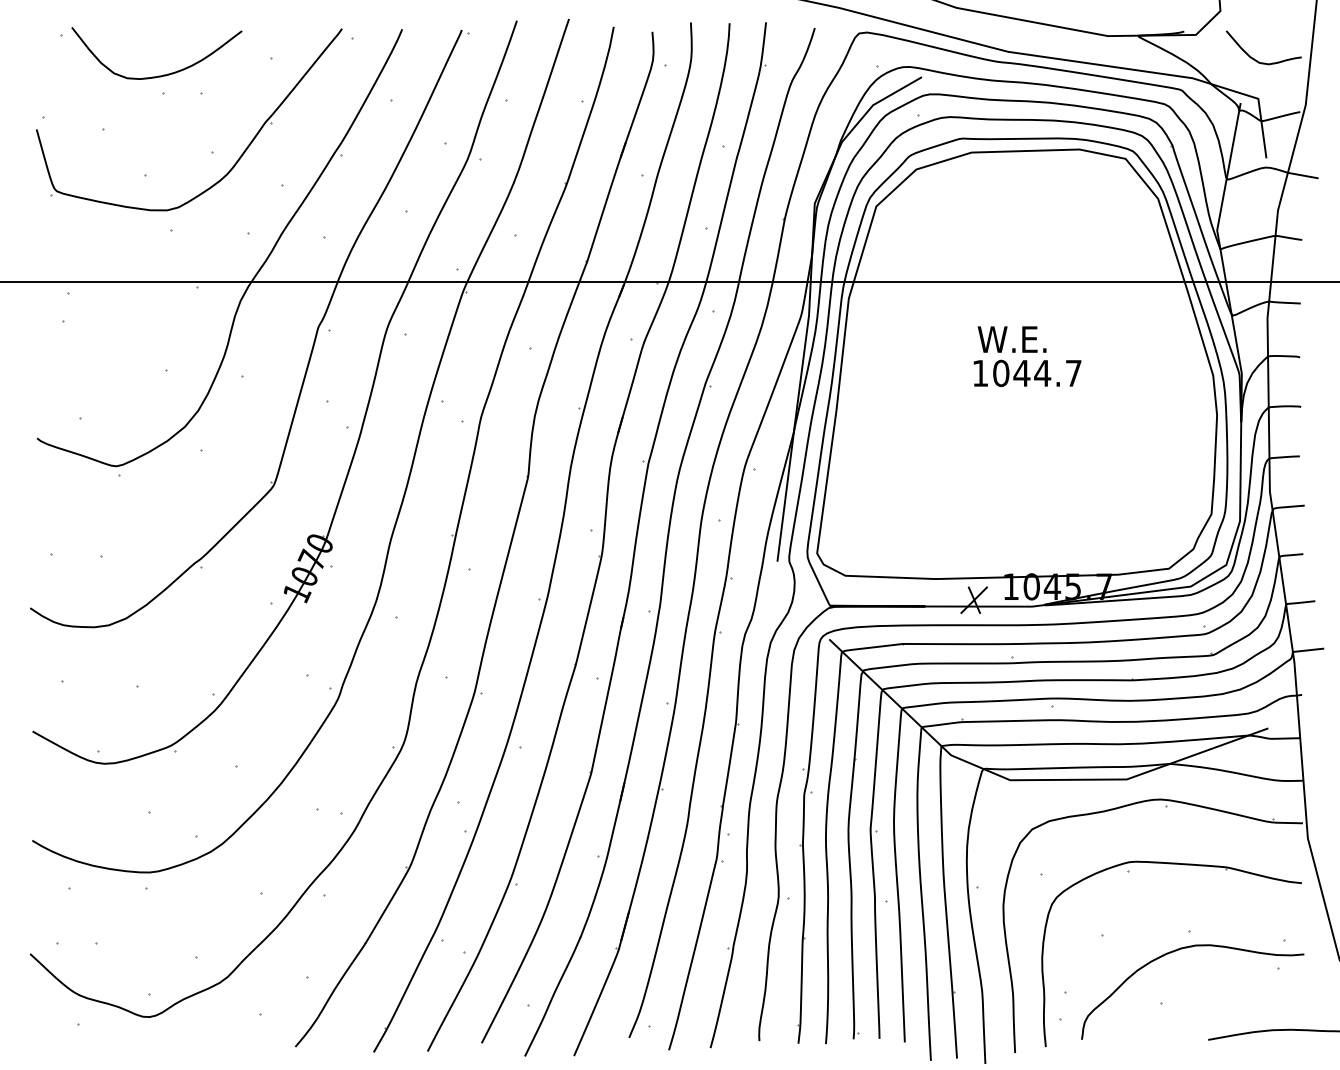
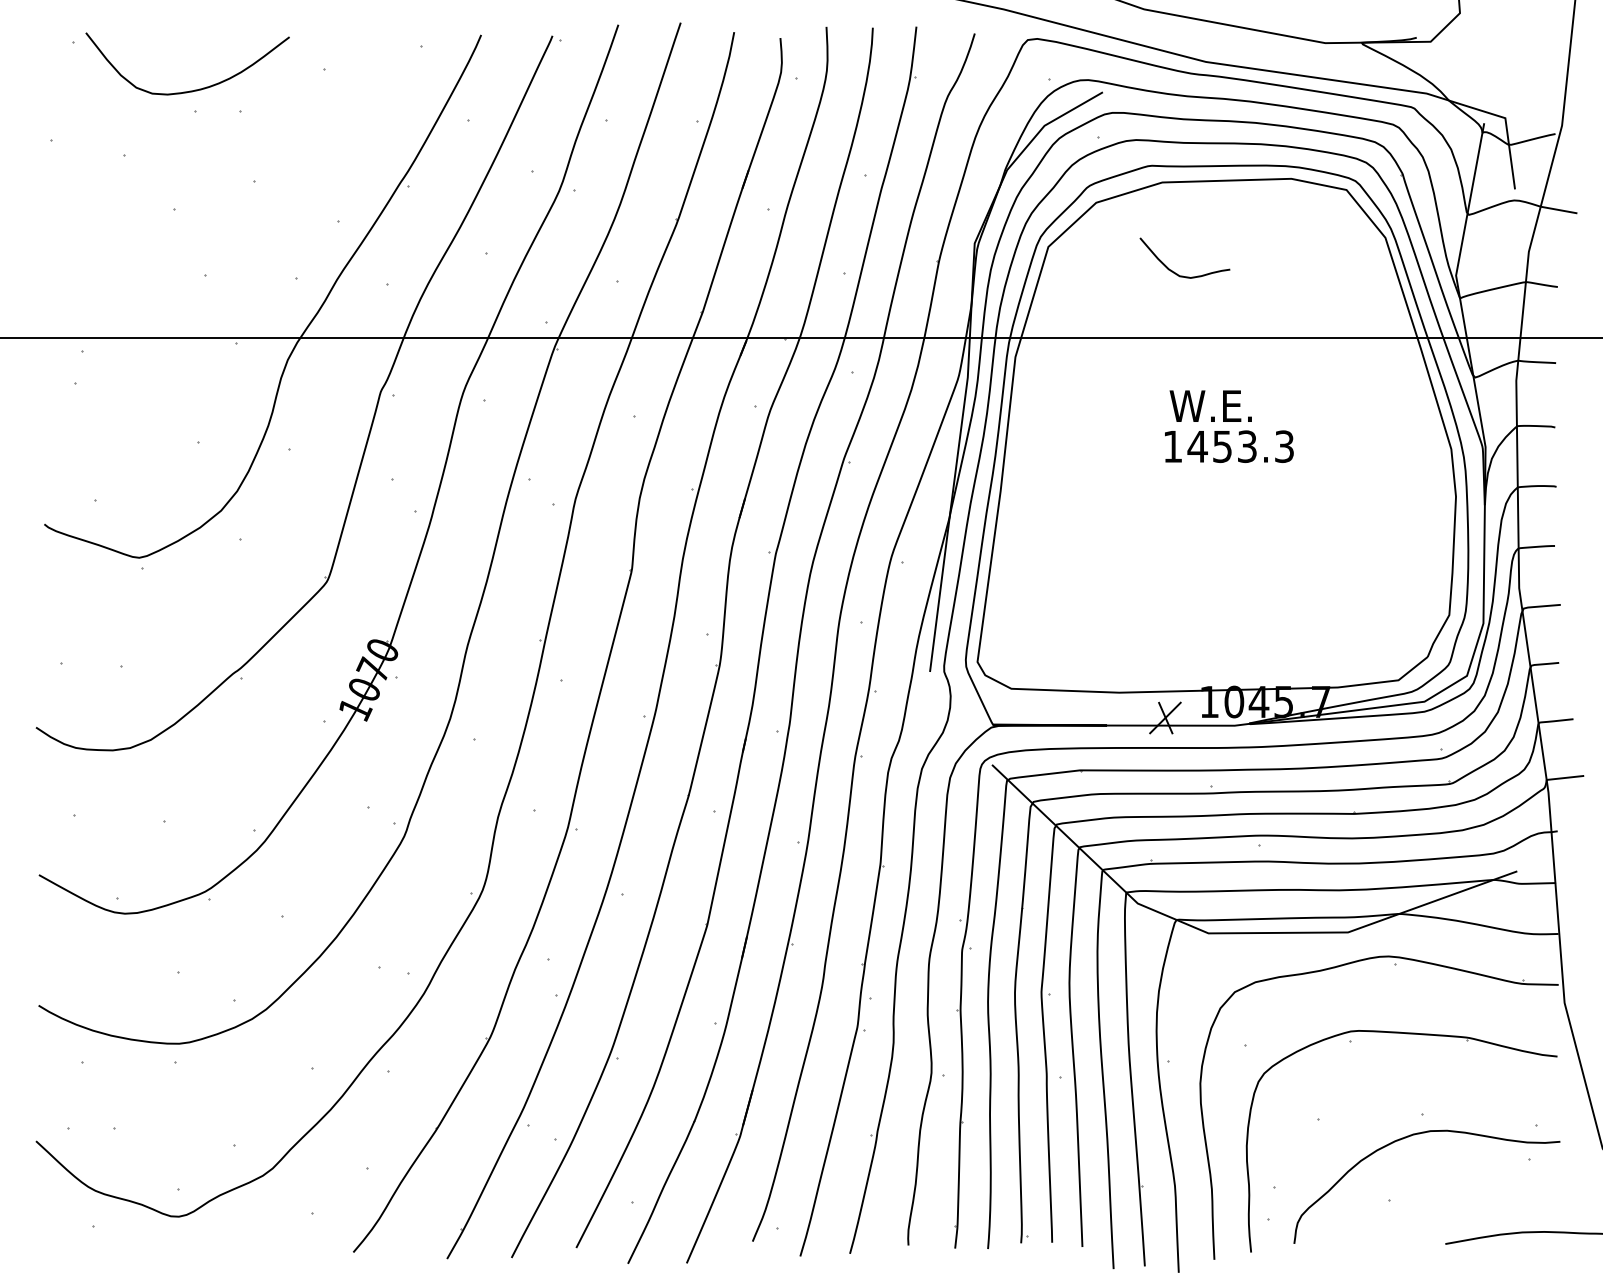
curve: (1255, 58) -> (1174, 271), moved
part: (240, 155) -> (287, 186), removed
text: (1036, 373) -> (1240, 446), 1044.7 -> 1453.3

